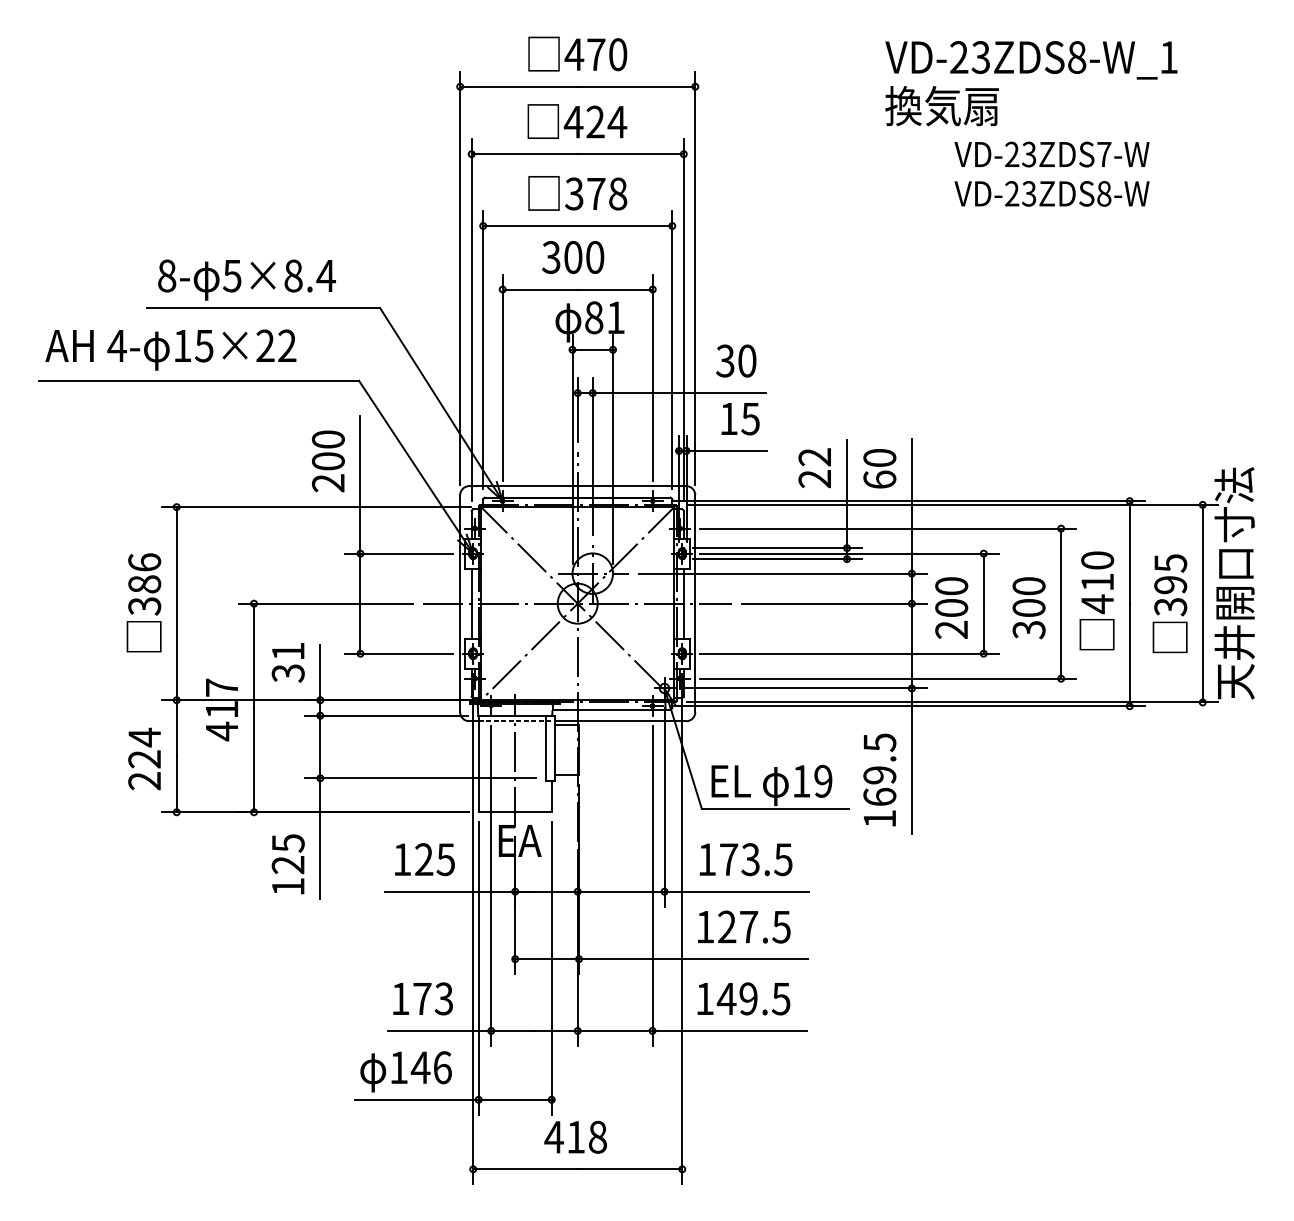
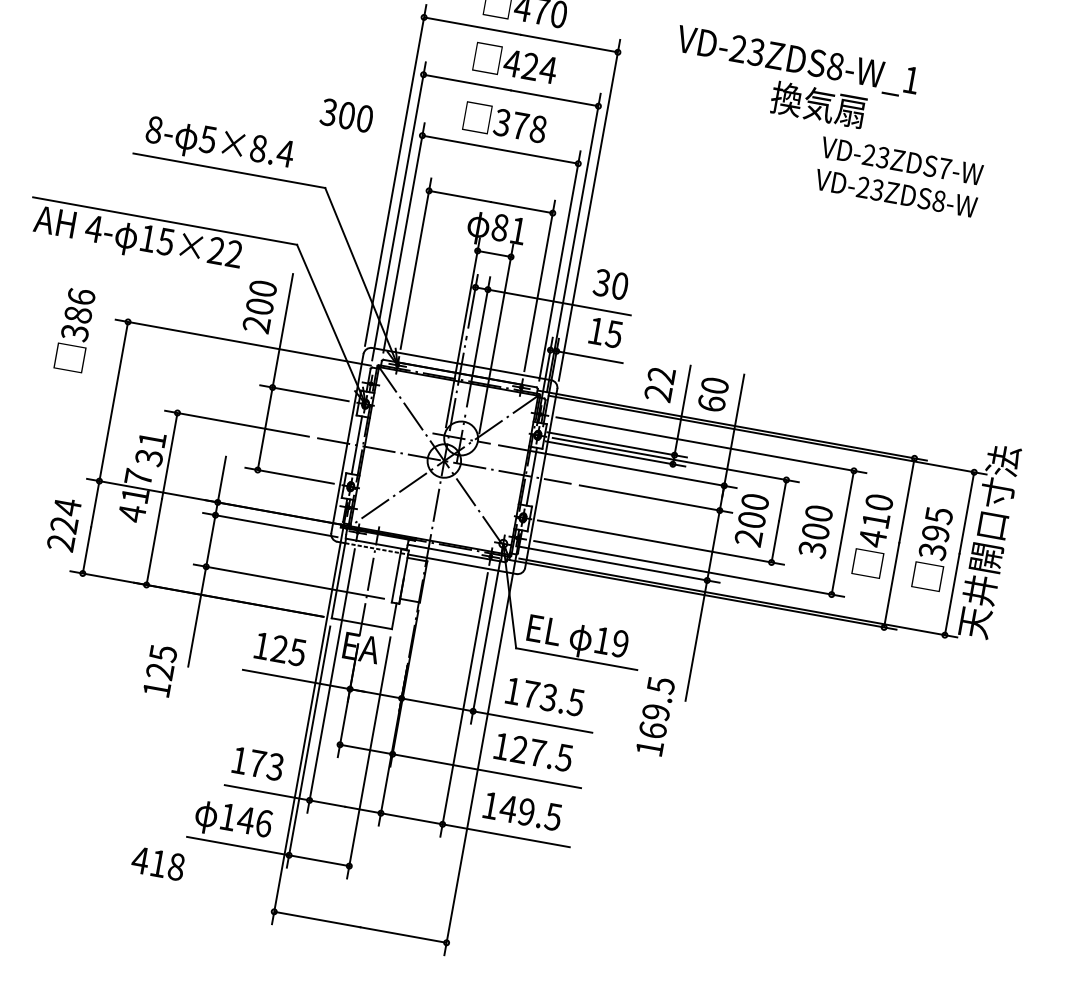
text: (1031, 60) -> (797, 62), moved
text: (573, 257) -> (347, 115), moved
text: (170, 349) -> (137, 239), moved
text: (143, 602) -> (74, 329), moved
text: (287, 662) -> (150, 448), moved
text: (879, 779) -> (655, 715), moved
text: (287, 864) -> (159, 670), moved
text: (575, 1136) -> (158, 862), moved

